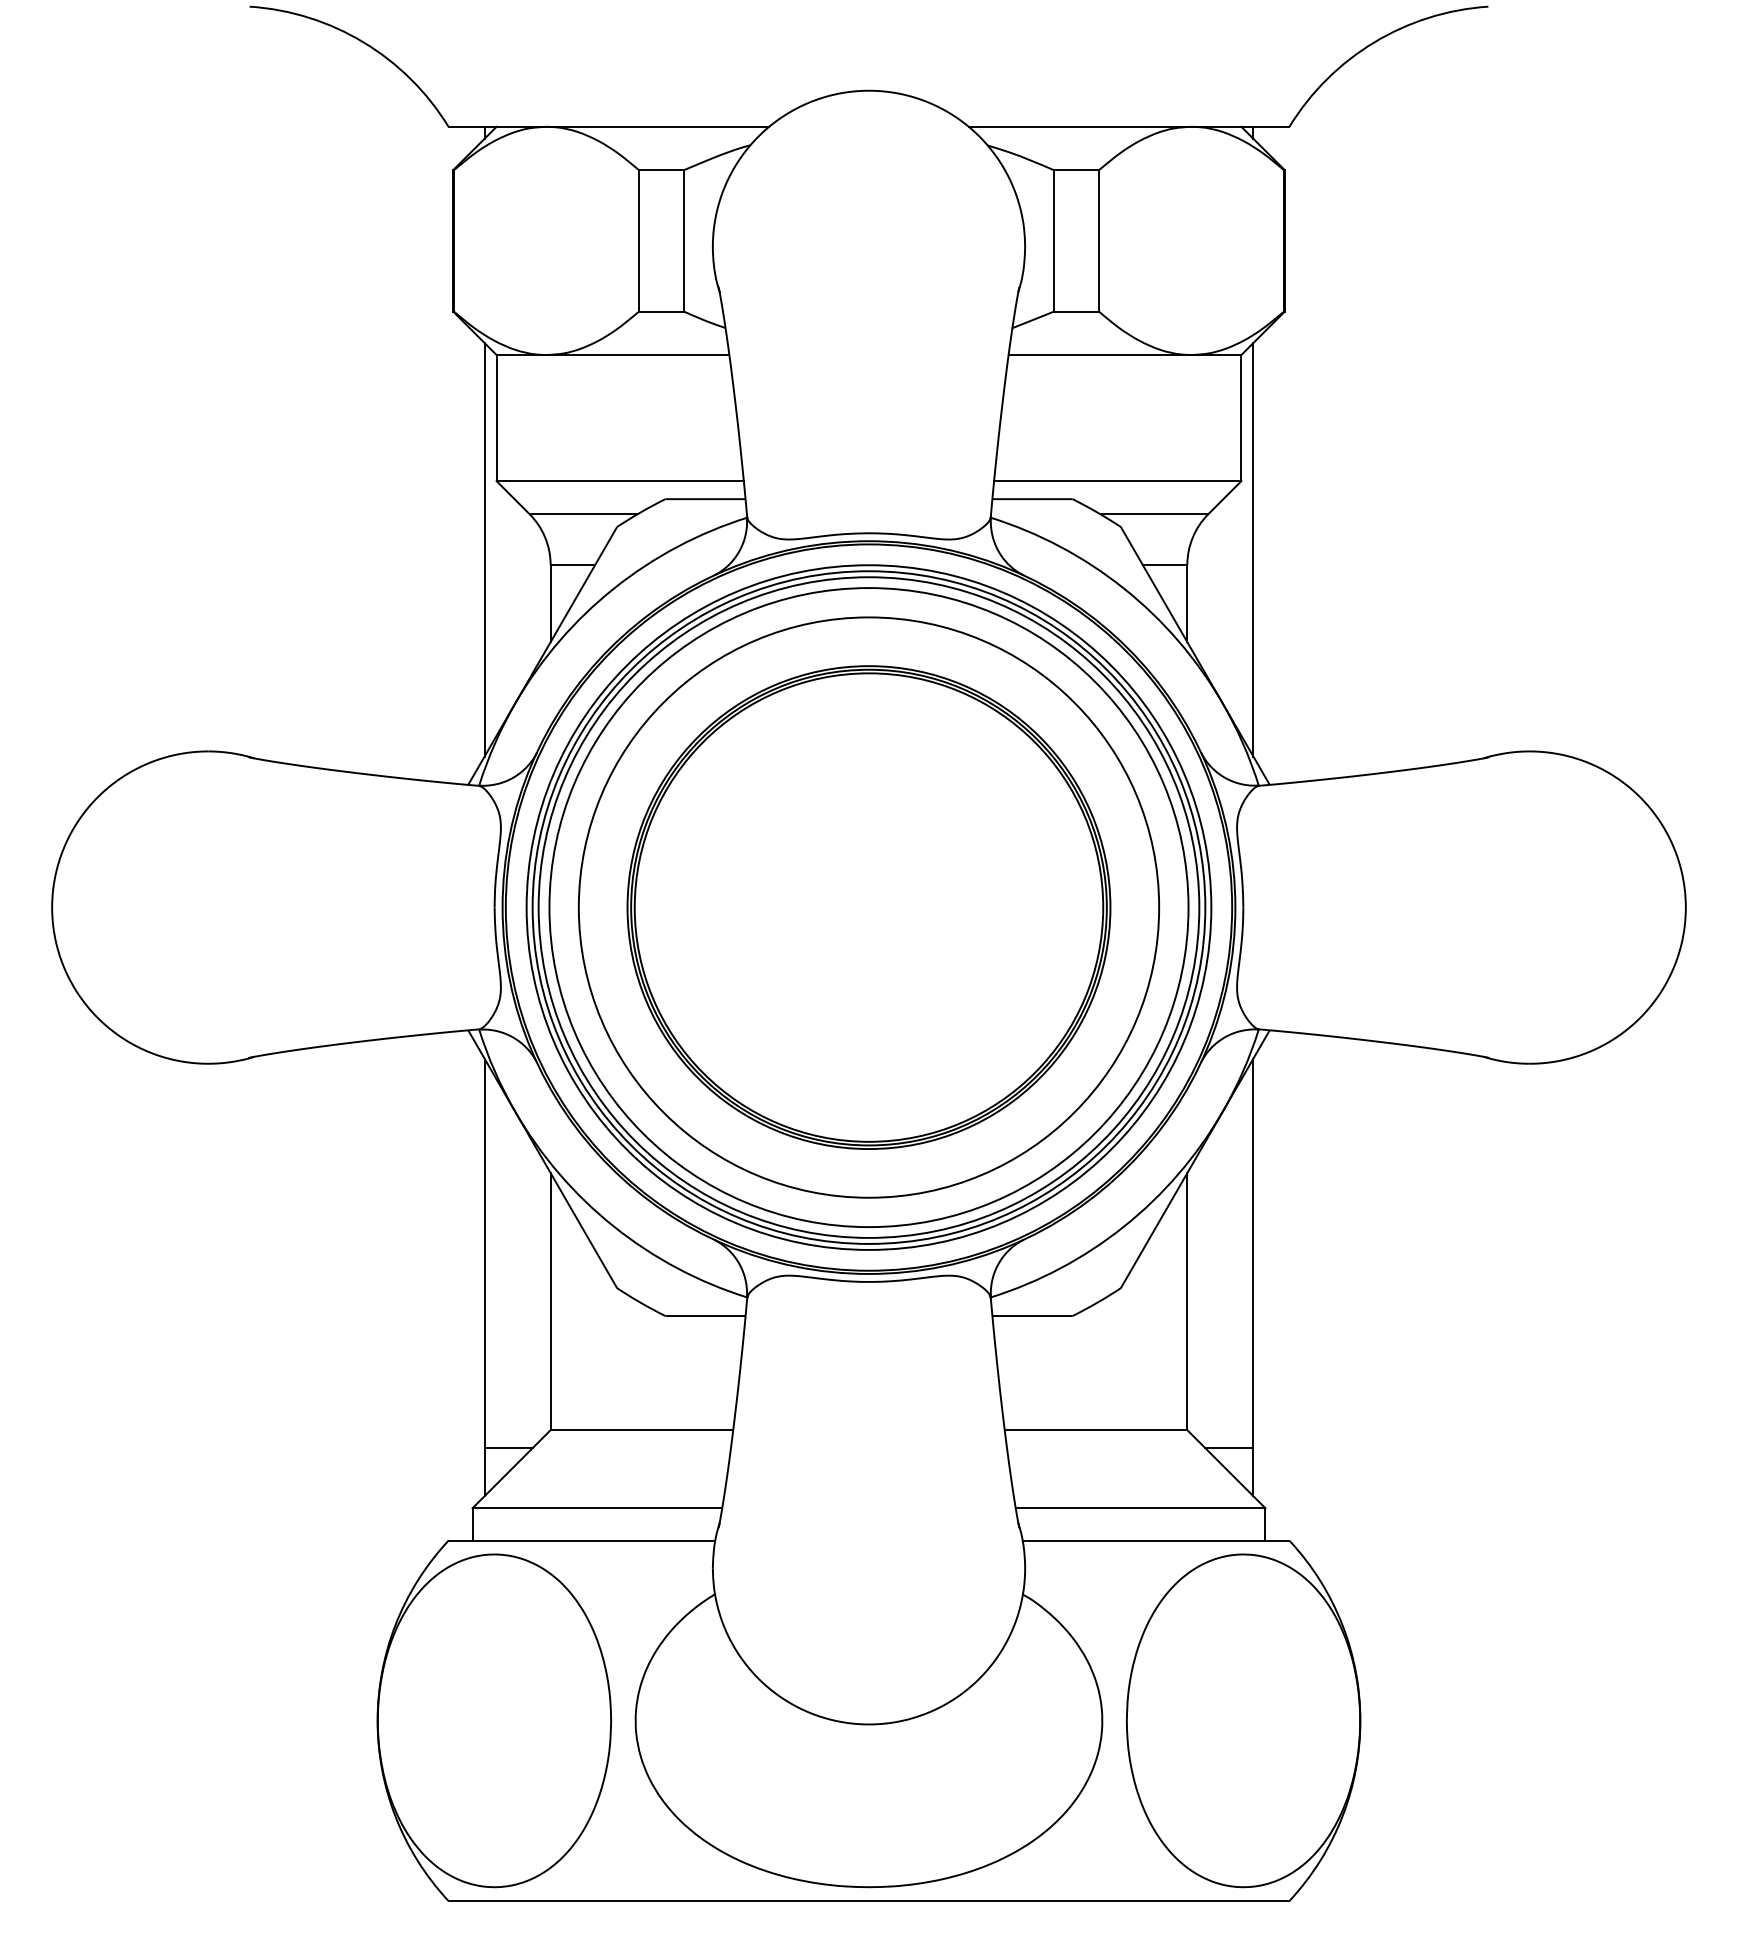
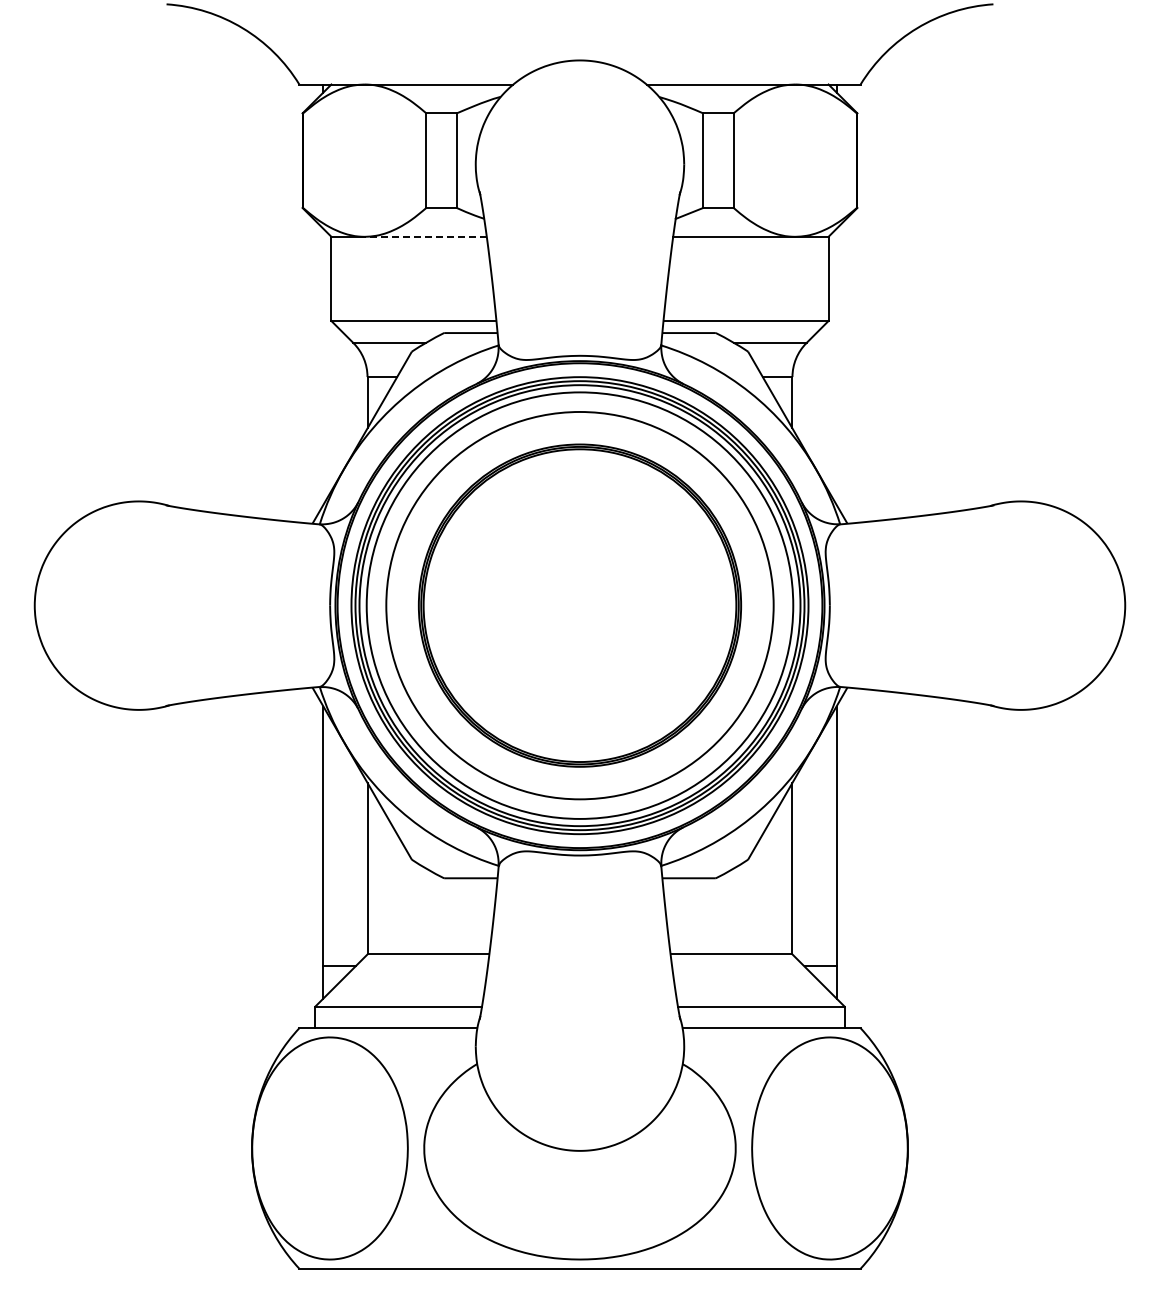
line: (637, 354) -> (425, 236), solid -> dashed
line: (484, 549) -> (323, 366), removed
line: (1253, 549) -> (836, 366), removed

